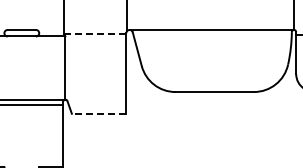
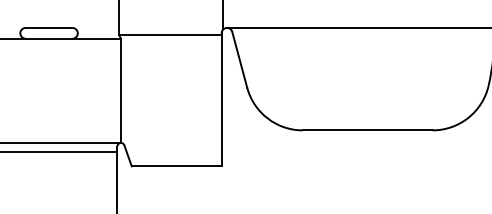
line: (95, 34) -> (170, 35), dashed -> solid
line: (98, 113) -> (175, 165), dashed -> solid

